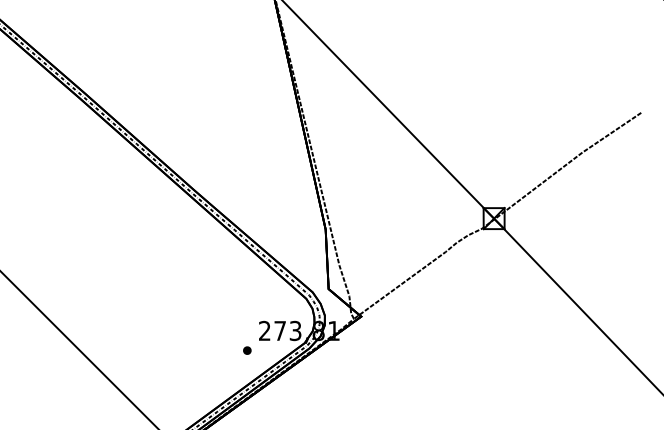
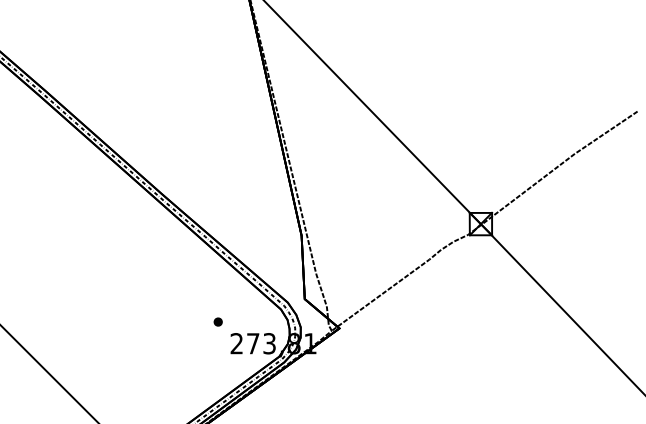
part: (247, 350) -> (218, 321), moved

